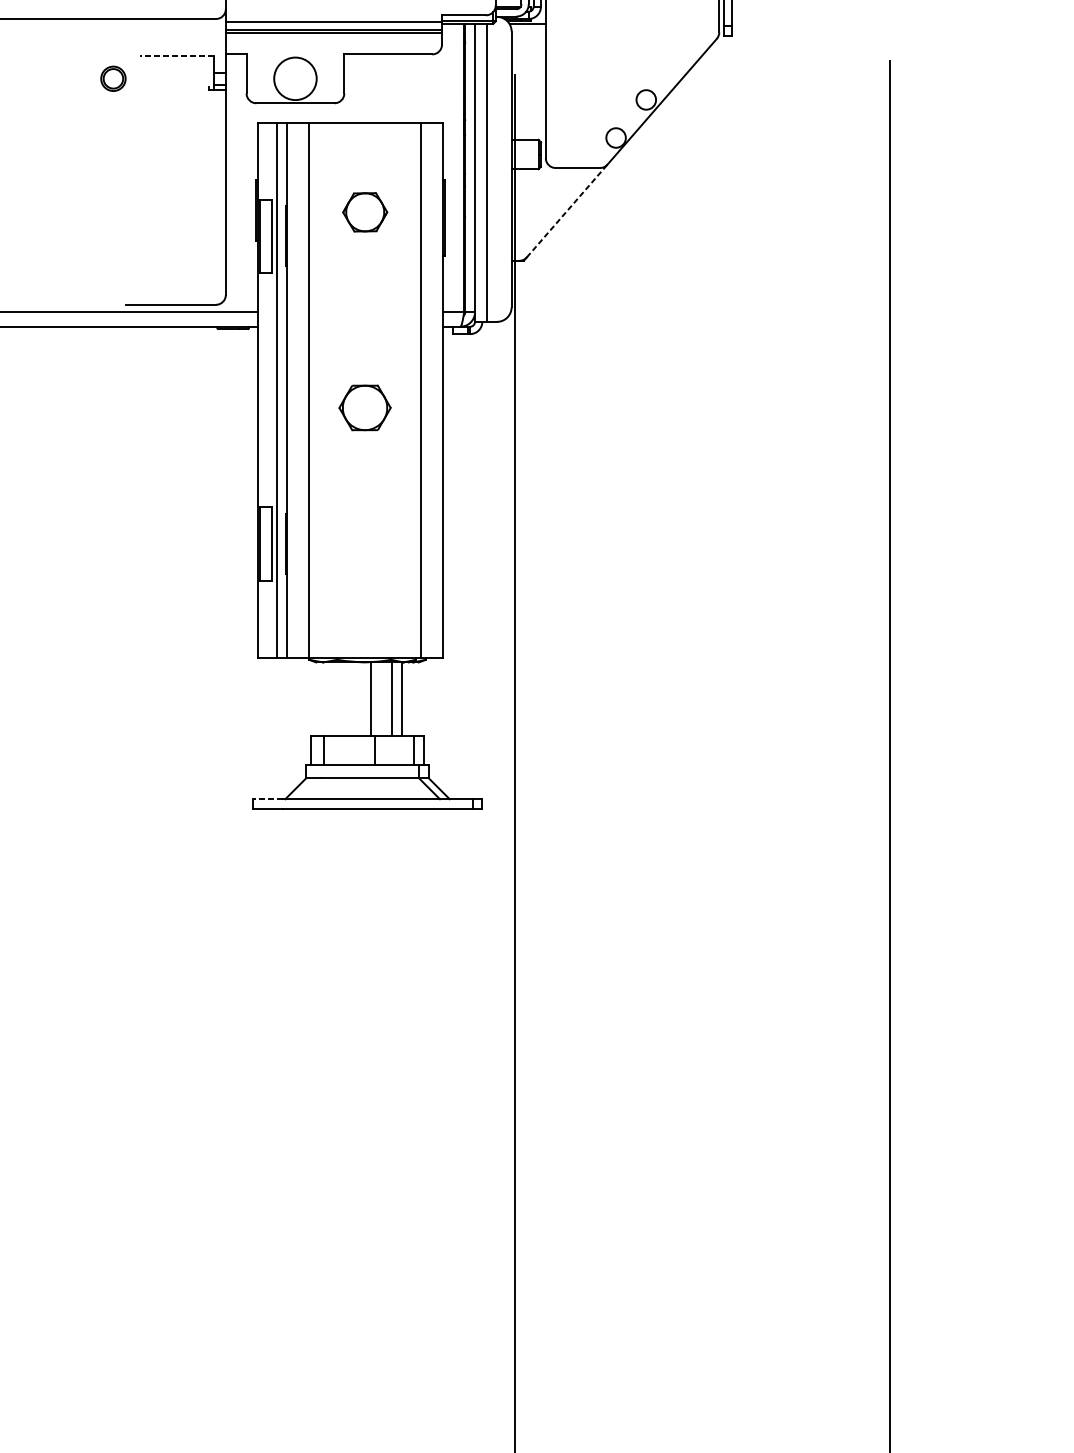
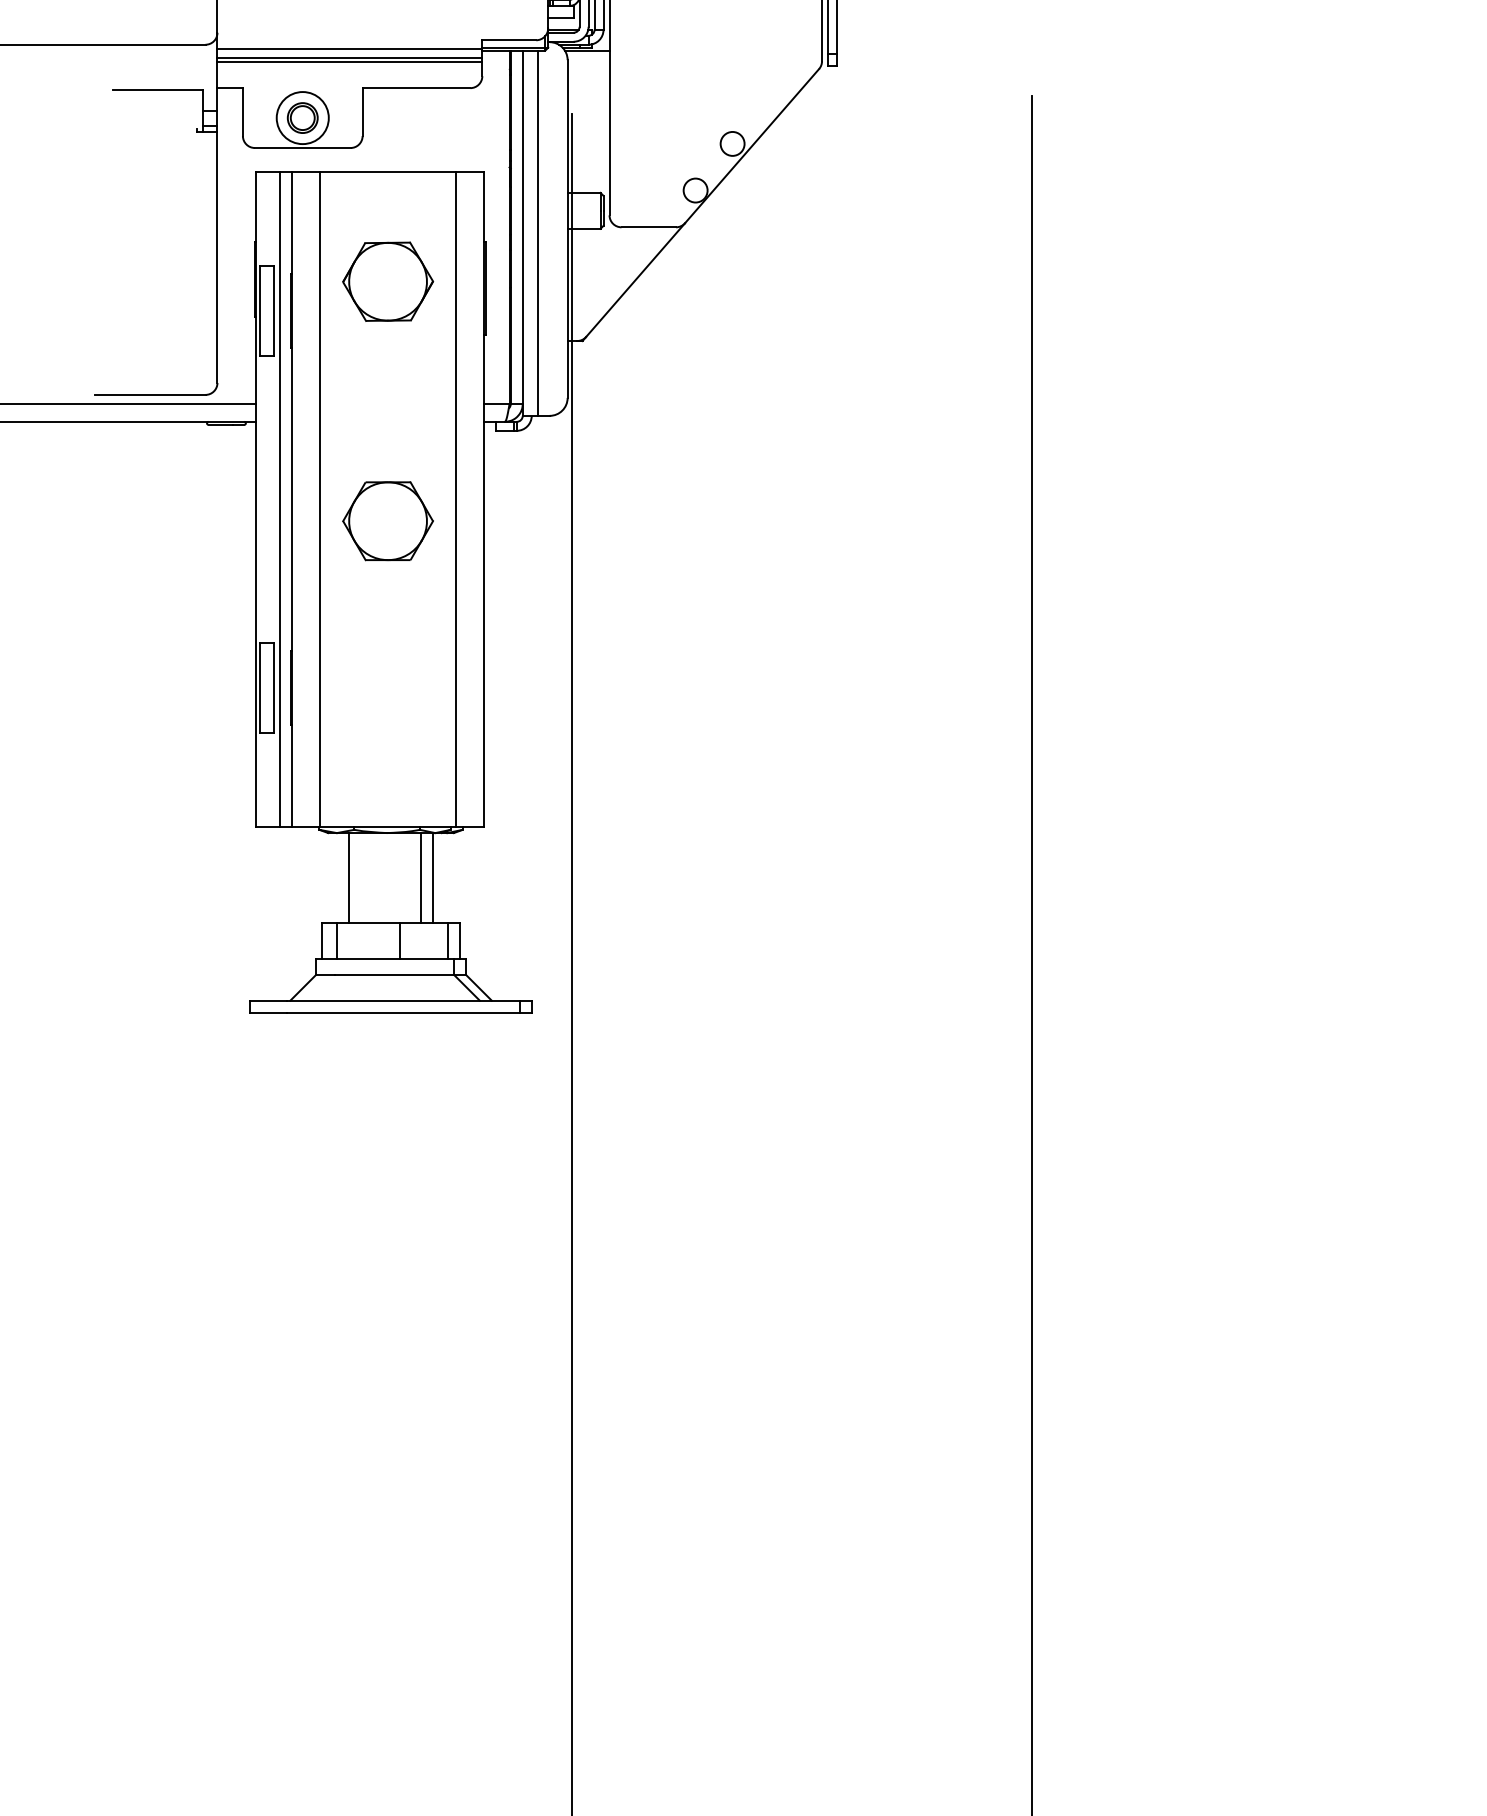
line: (176, 55) -> (157, 89), dashed -> solid
part: (113, 78) -> (302, 117), moved
line: (567, 210) -> (635, 279), dashed -> solid
part: (365, 212) -> (388, 281), size x1.67
part: (364, 408) -> (387, 521), size x1.43
line: (371, 698) -> (349, 877), moved
line: (267, 799) -> (268, 1000), dashed -> solid

